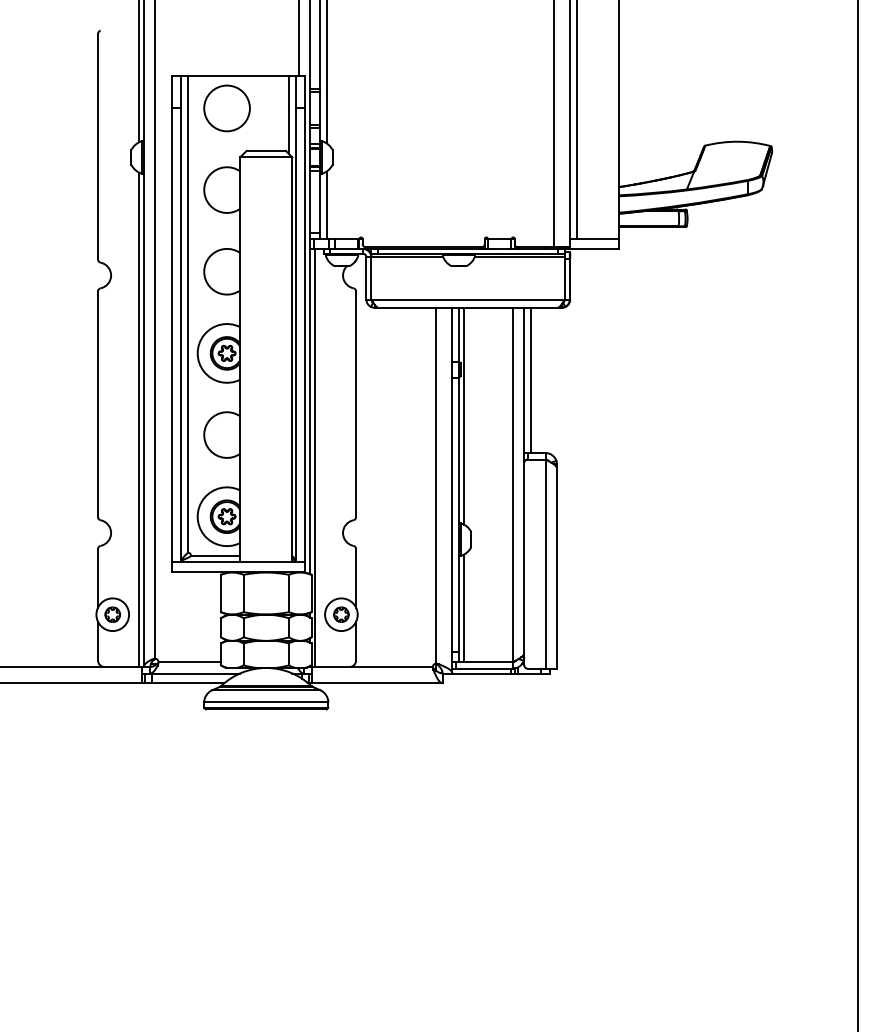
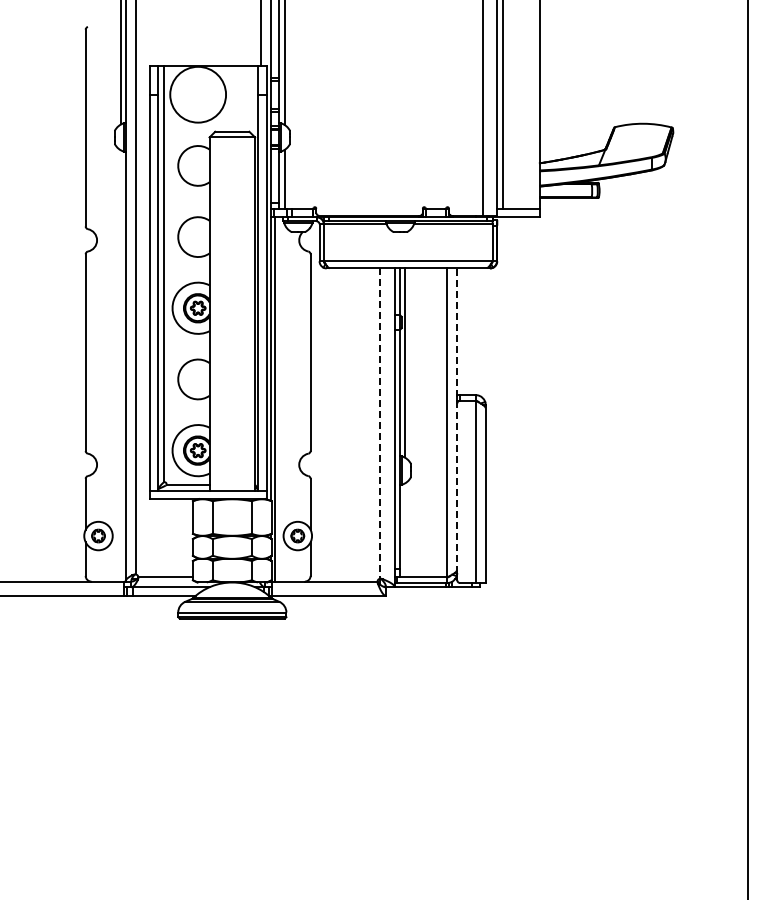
circle: (227, 108) -> (198, 94), size x1.4
line: (289, 115) -> (252, 100), removed
line: (530, 380) -> (462, 331), removed
line: (139, 419) -> (121, 365), removed
line: (524, 482) -> (457, 420), solid -> dashed
line: (436, 486) -> (380, 424), solid -> dashed
line: (463, 608) -> (404, 530), removed

